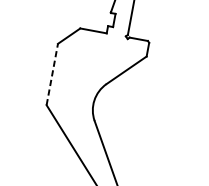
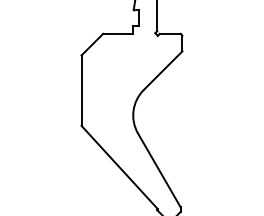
line: (52, 74) -> (81, 90), dashed -> solid

